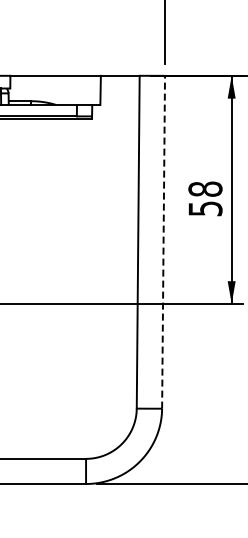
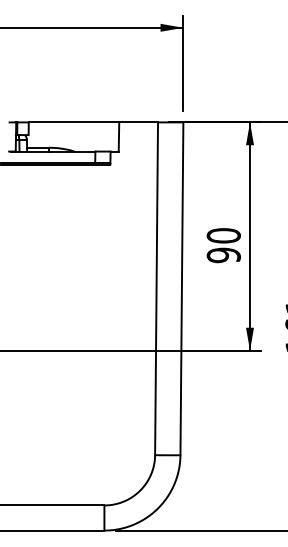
text: (205, 198) -> (223, 245), 58 -> 90
line: (163, 241) -> (181, 288), dashed -> solid

